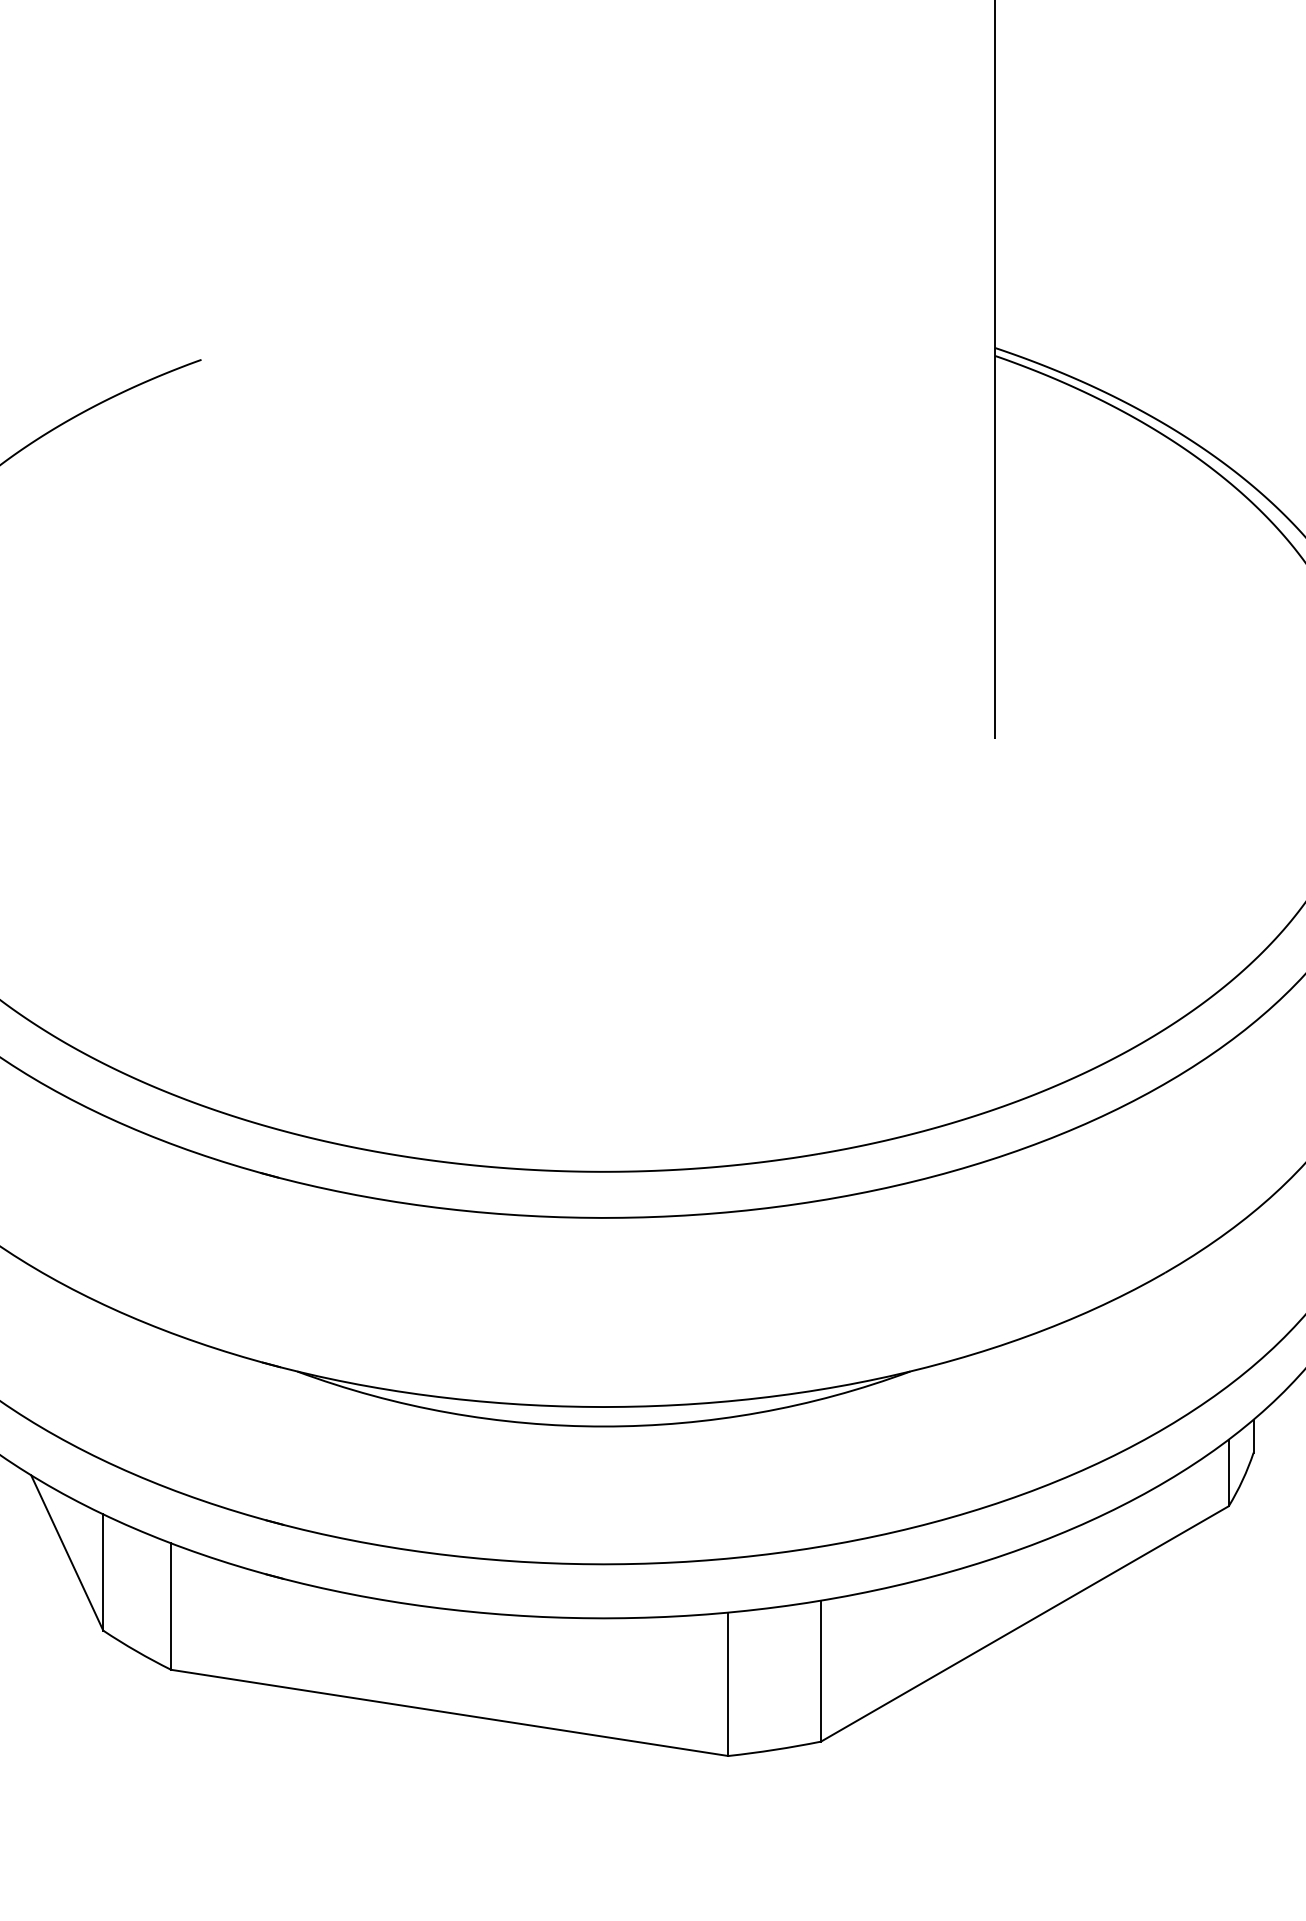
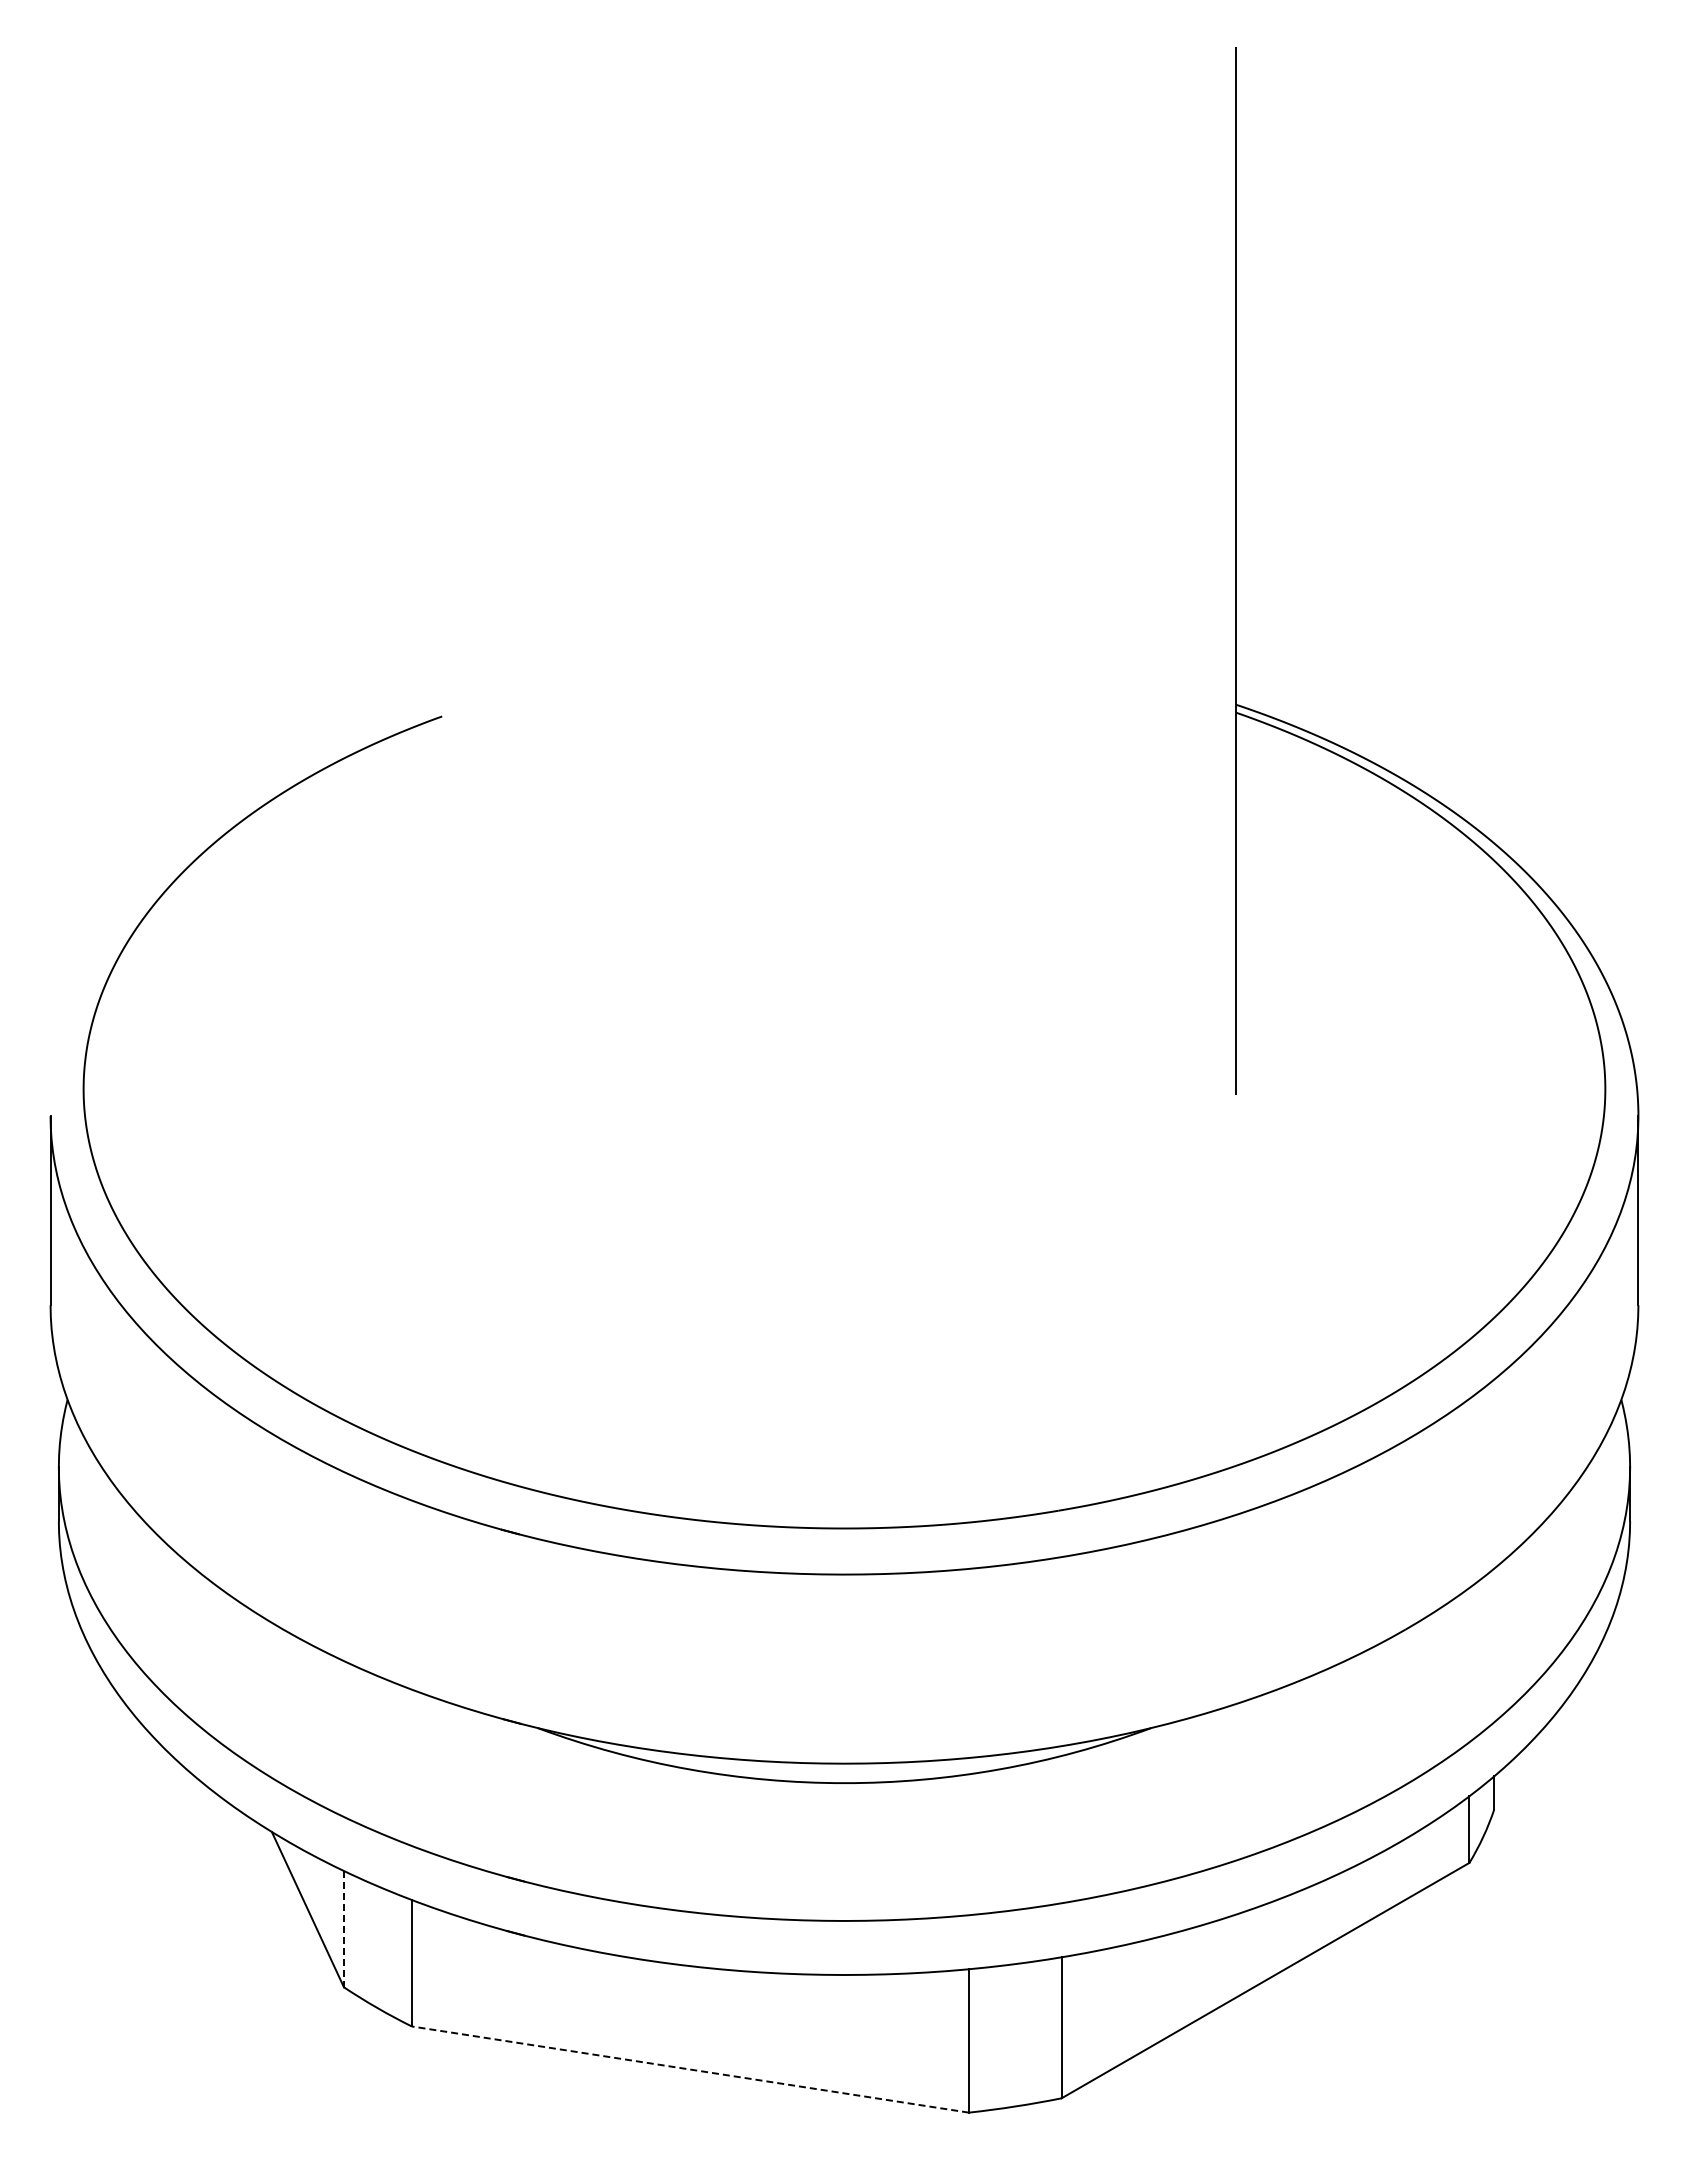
line: (102, 1572) -> (343, 1929), solid -> dashed
line: (449, 1712) -> (690, 2069), solid -> dashed

